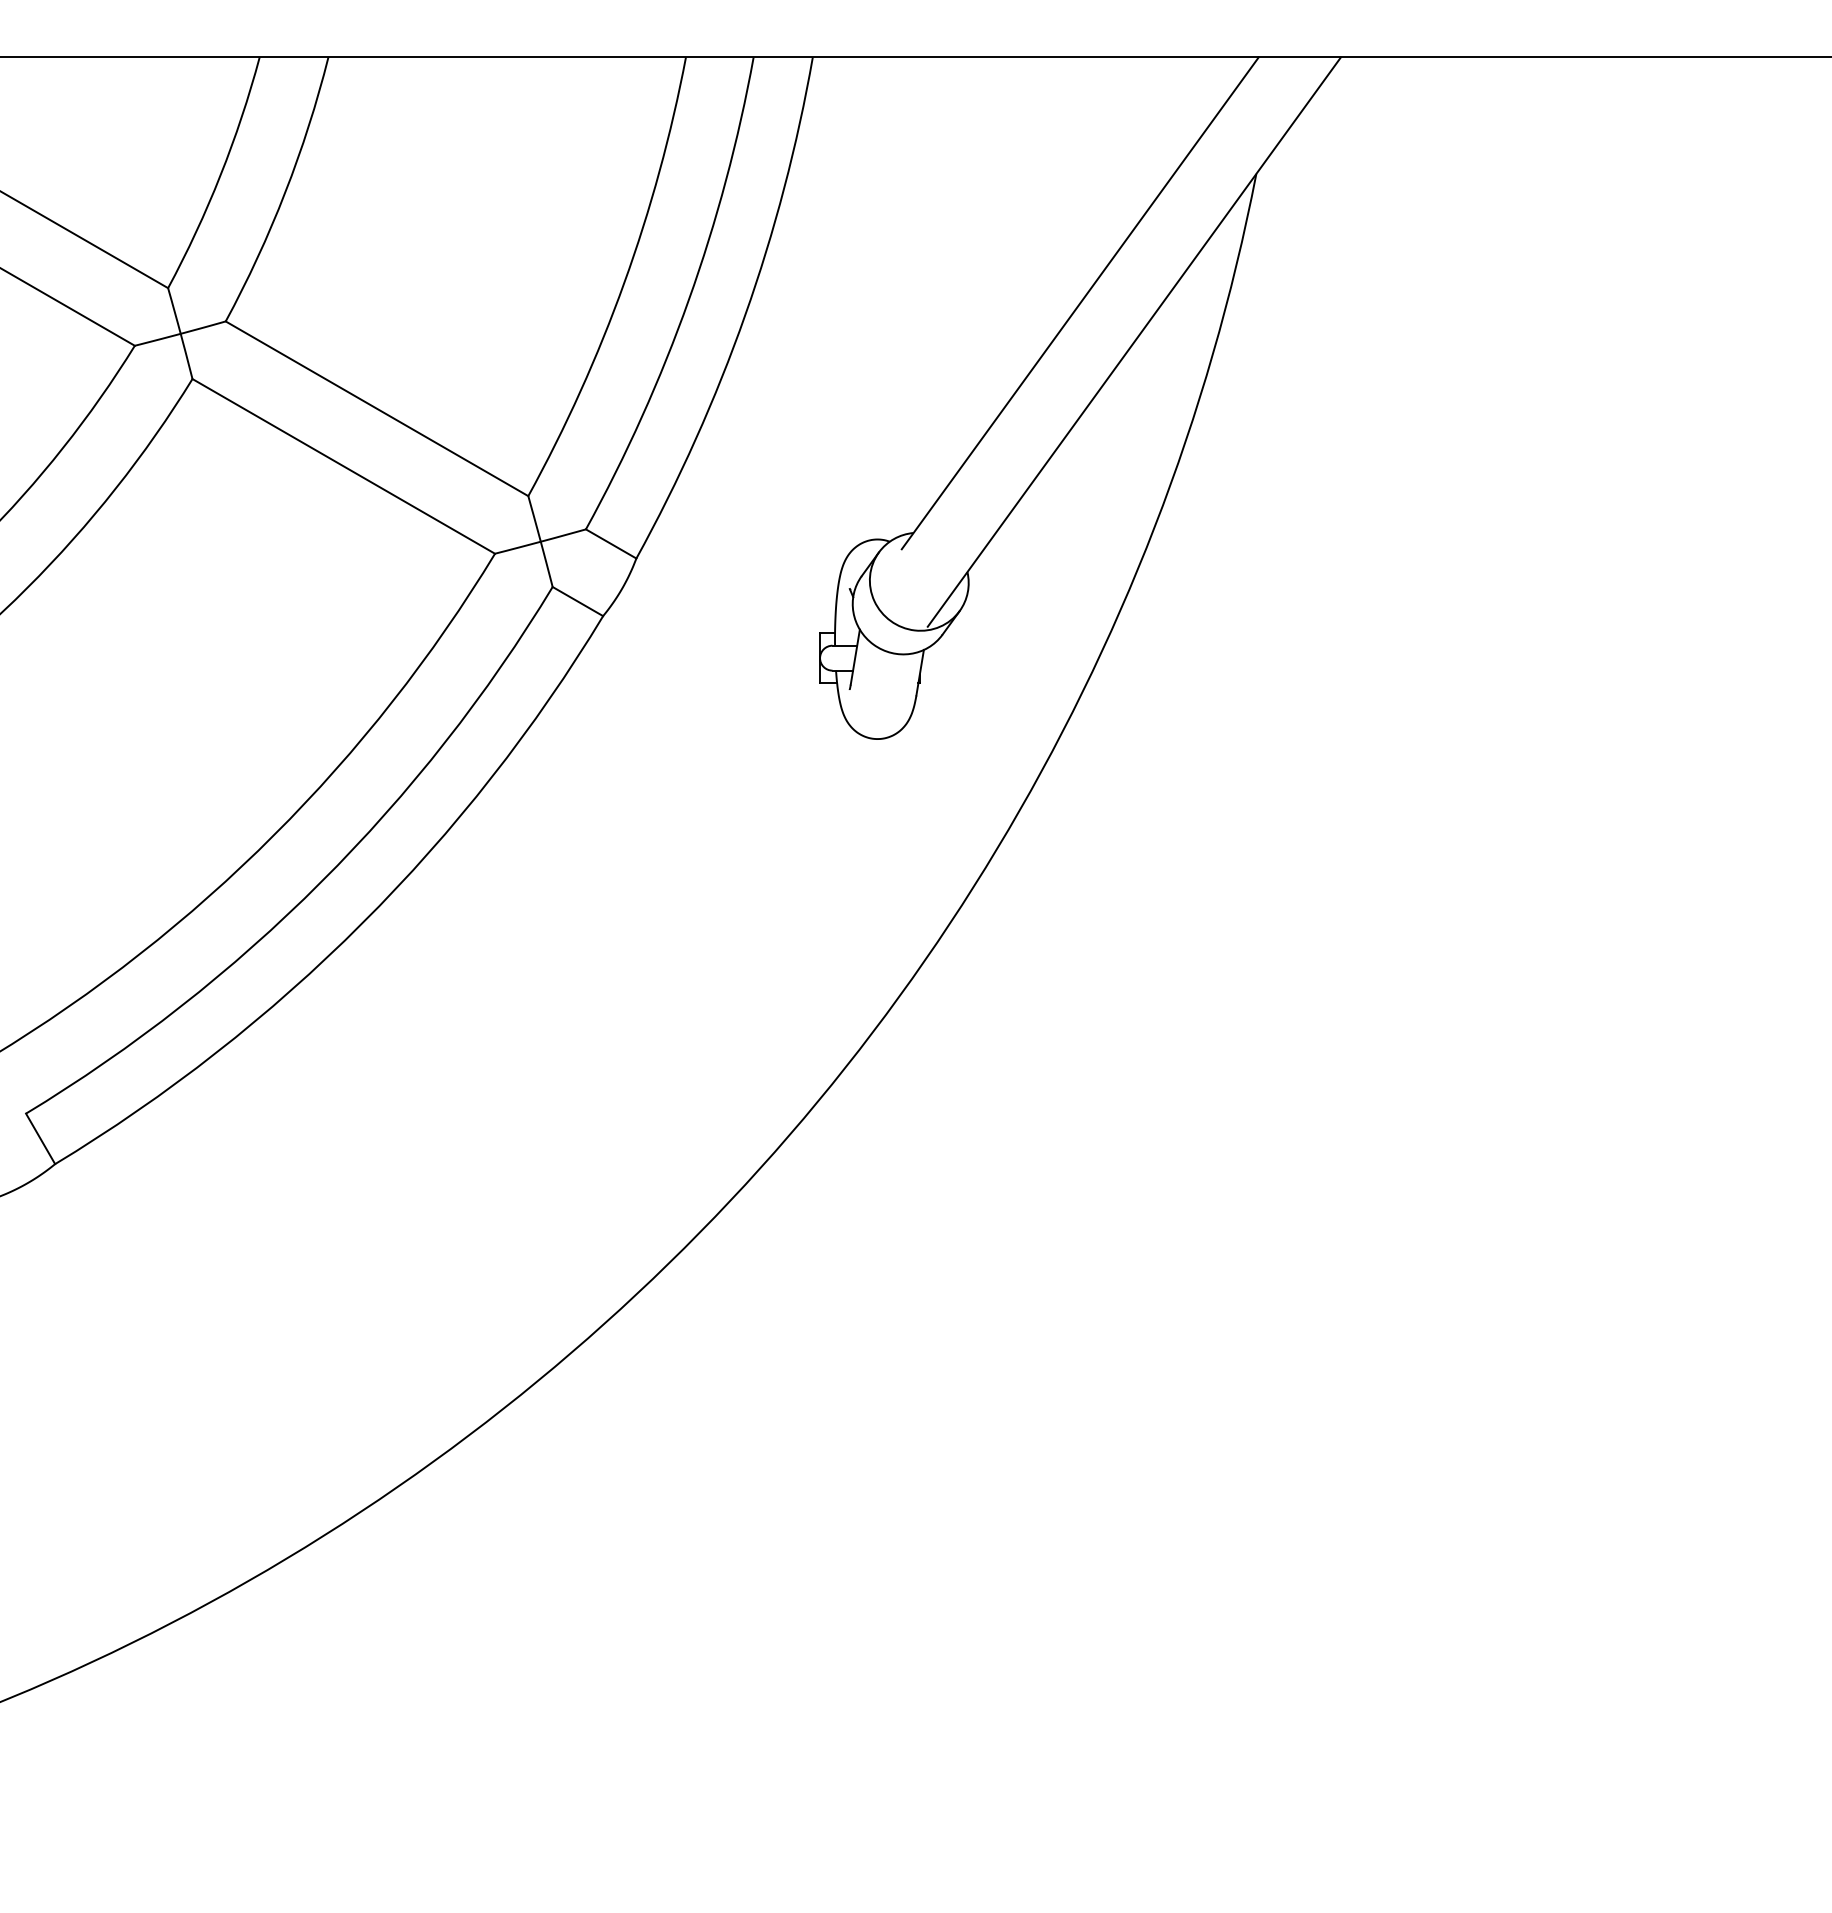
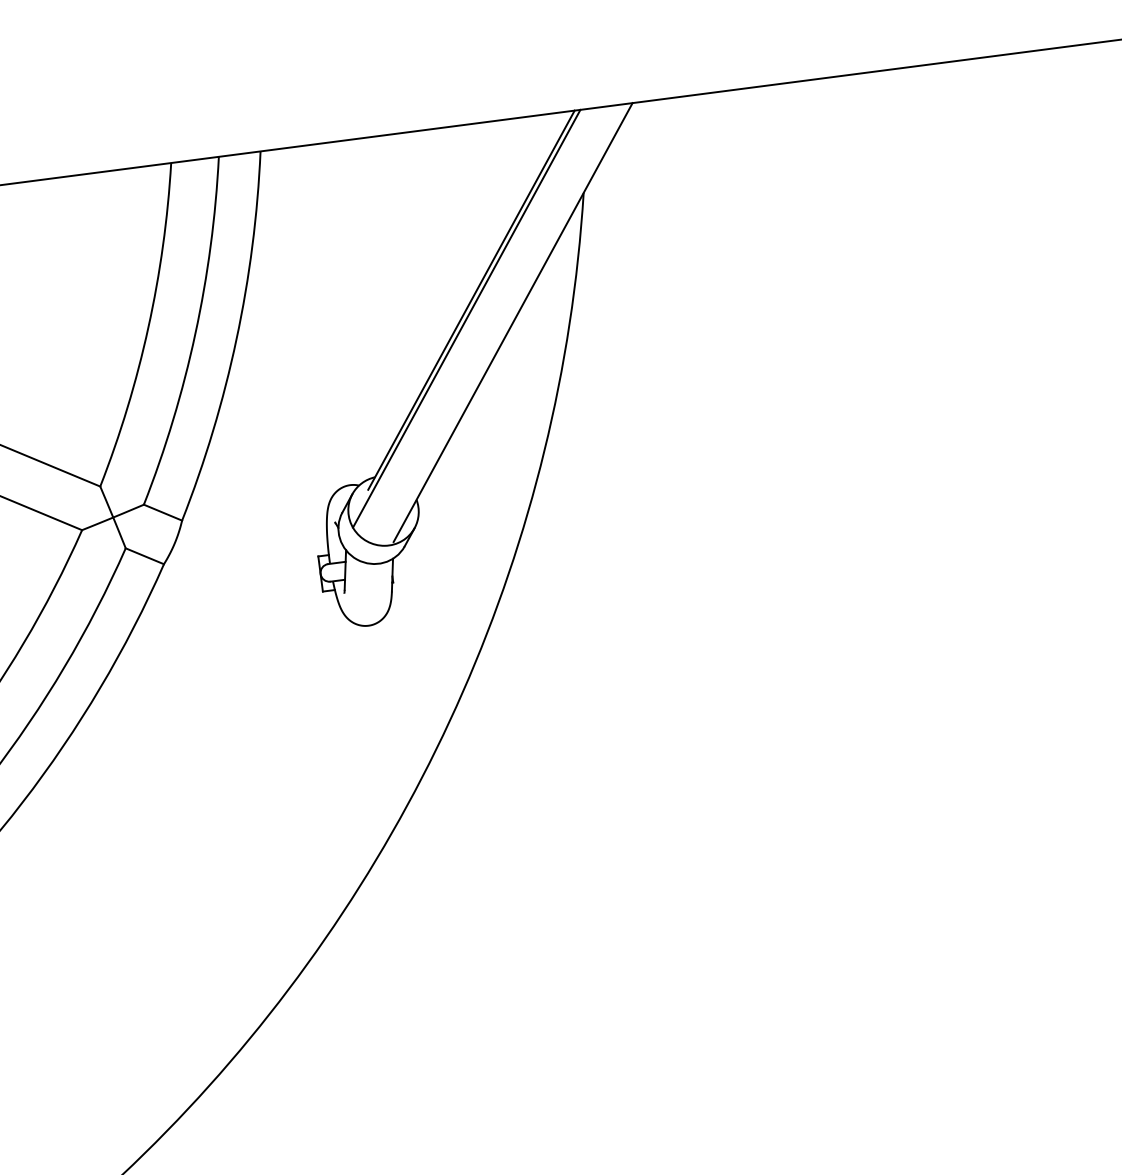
line: (1069, 328) -> (466, 318), added

